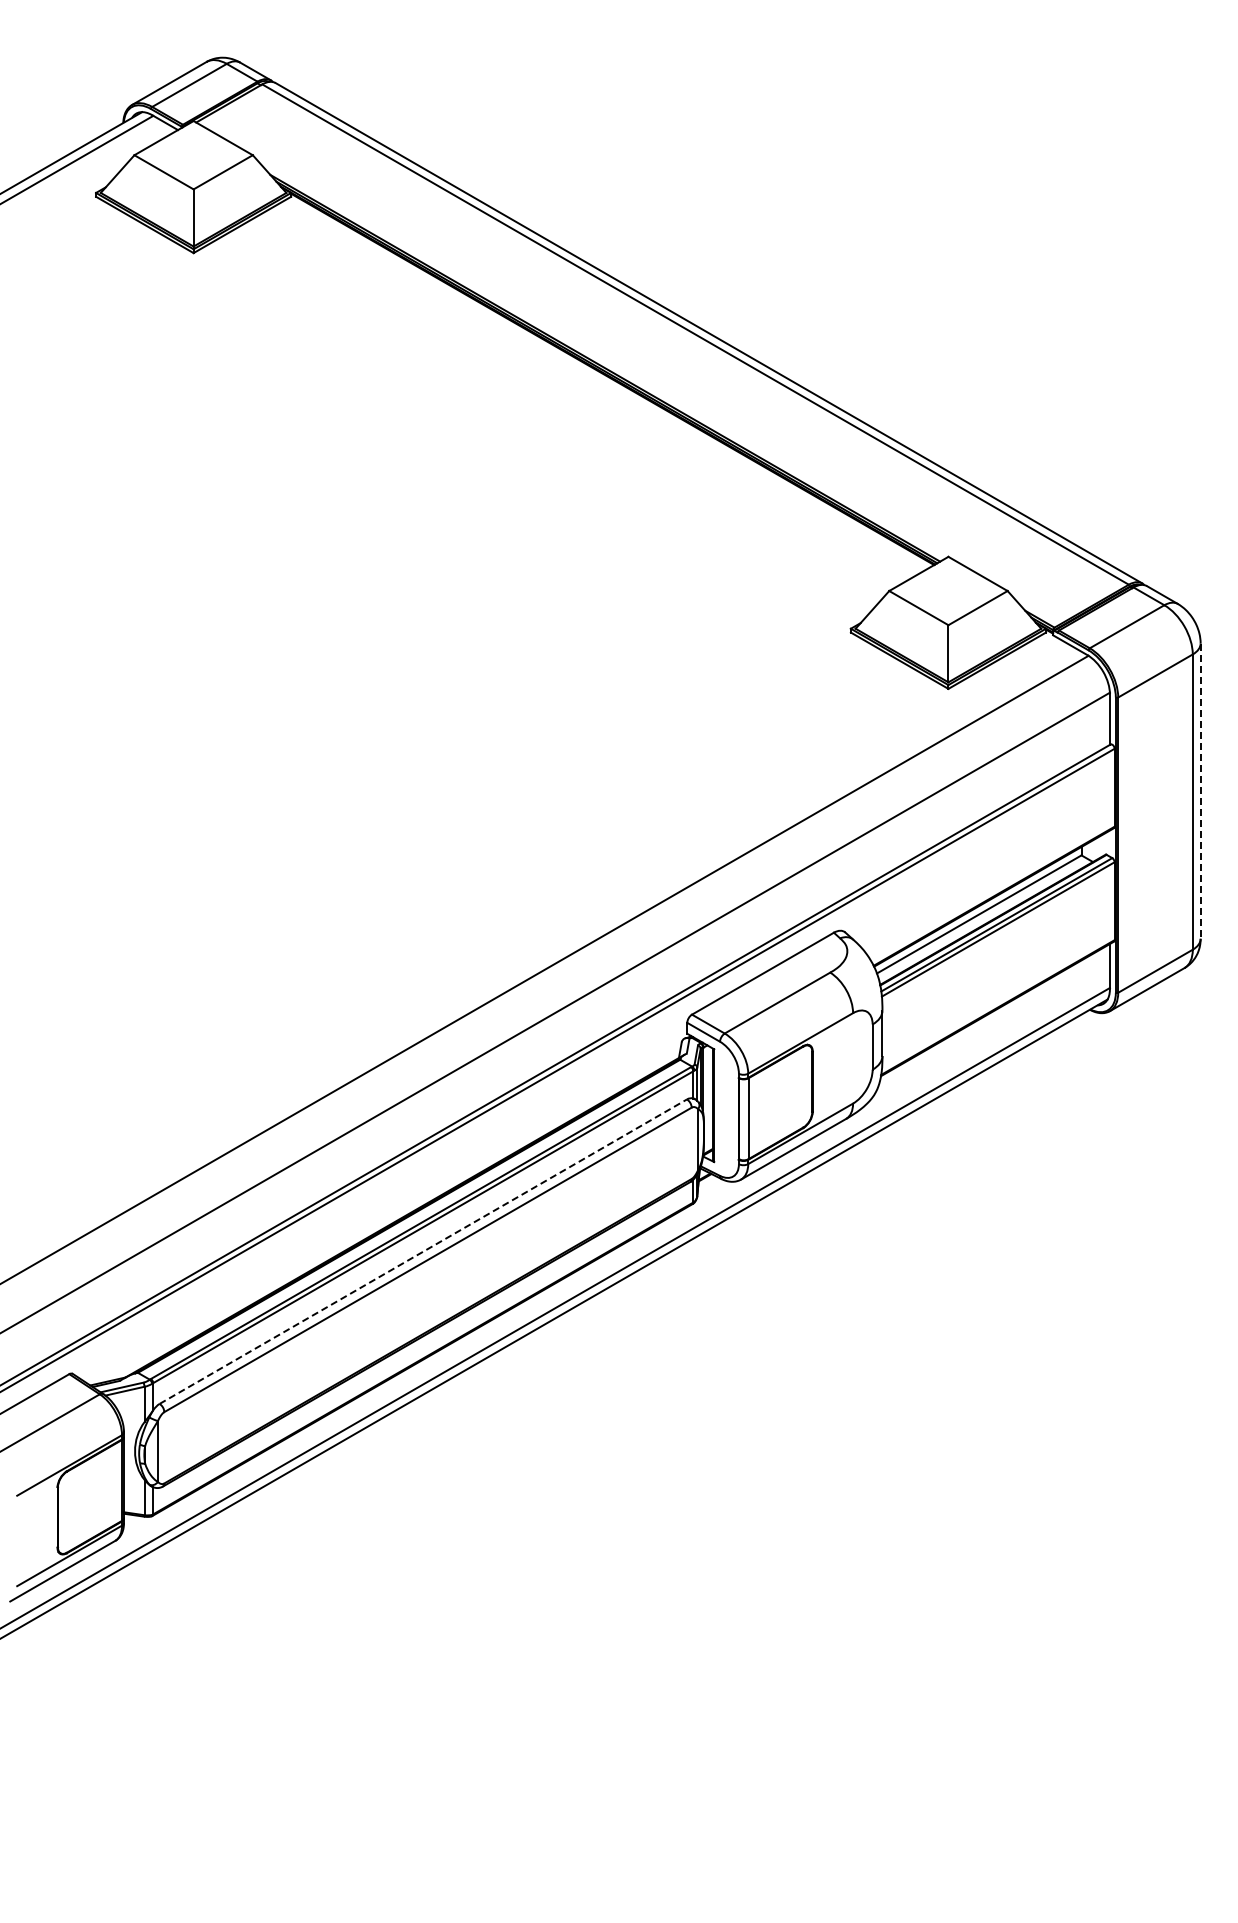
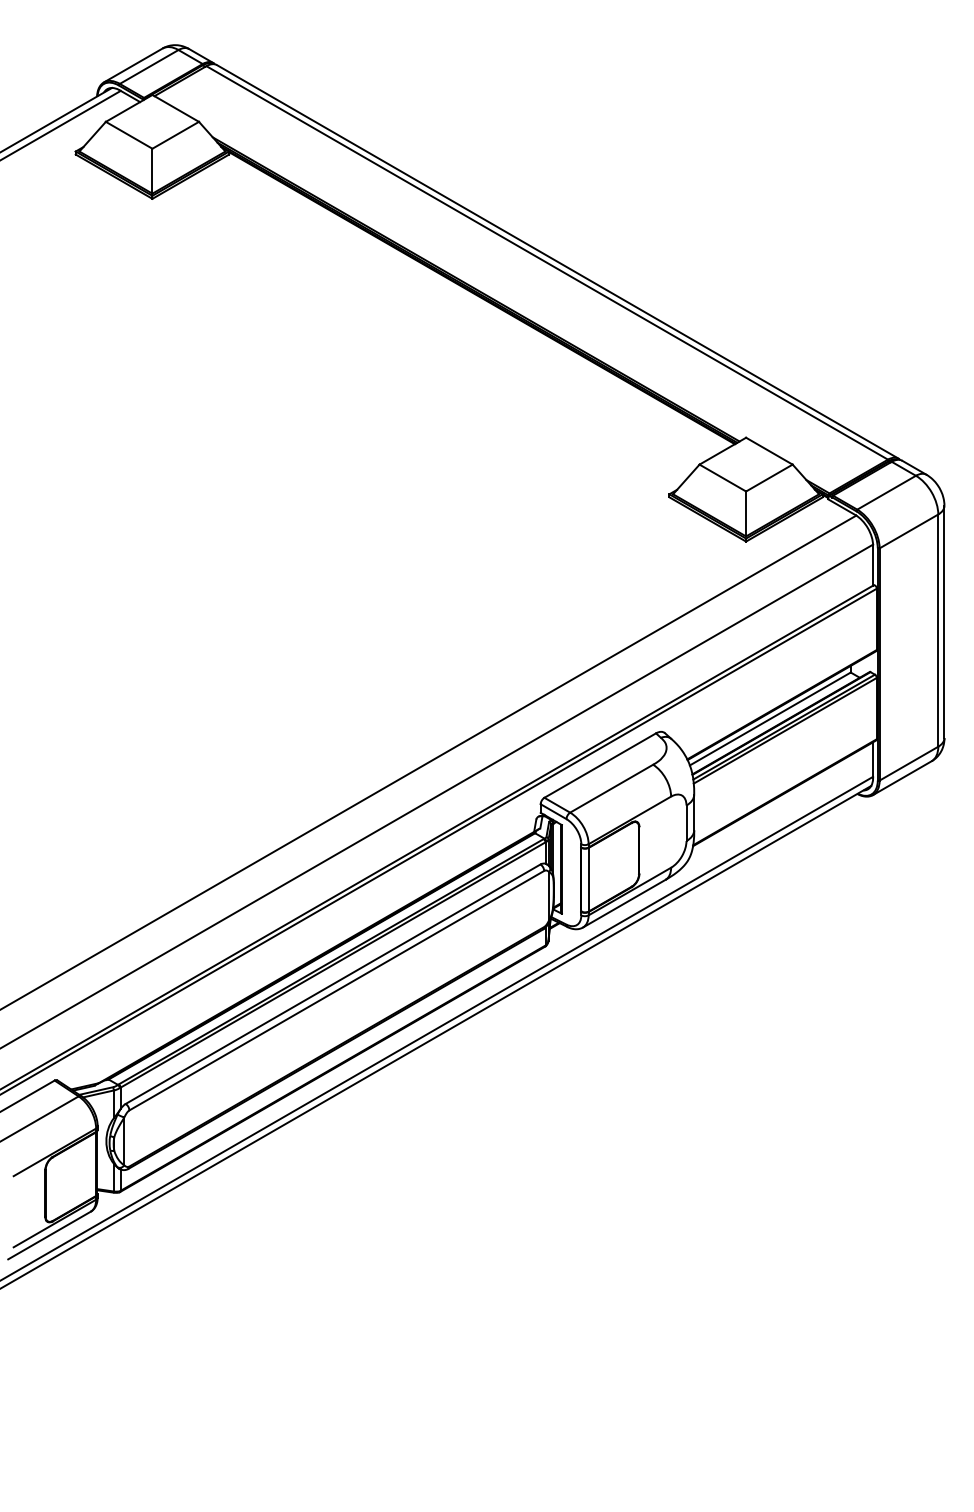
line: (1200, 791) -> (944, 622), dashed -> solid
line: (423, 1251) -> (333, 984), dashed -> solid

